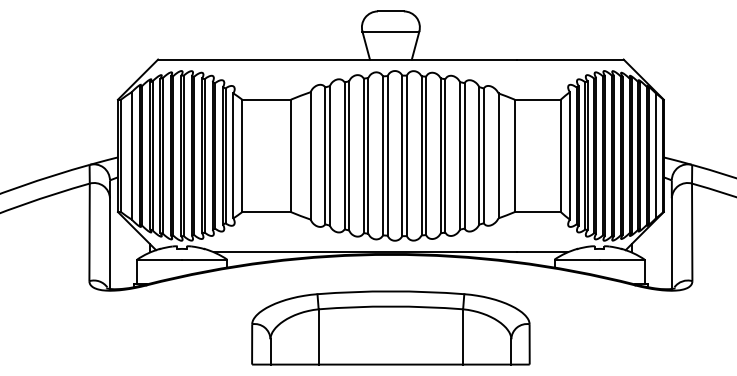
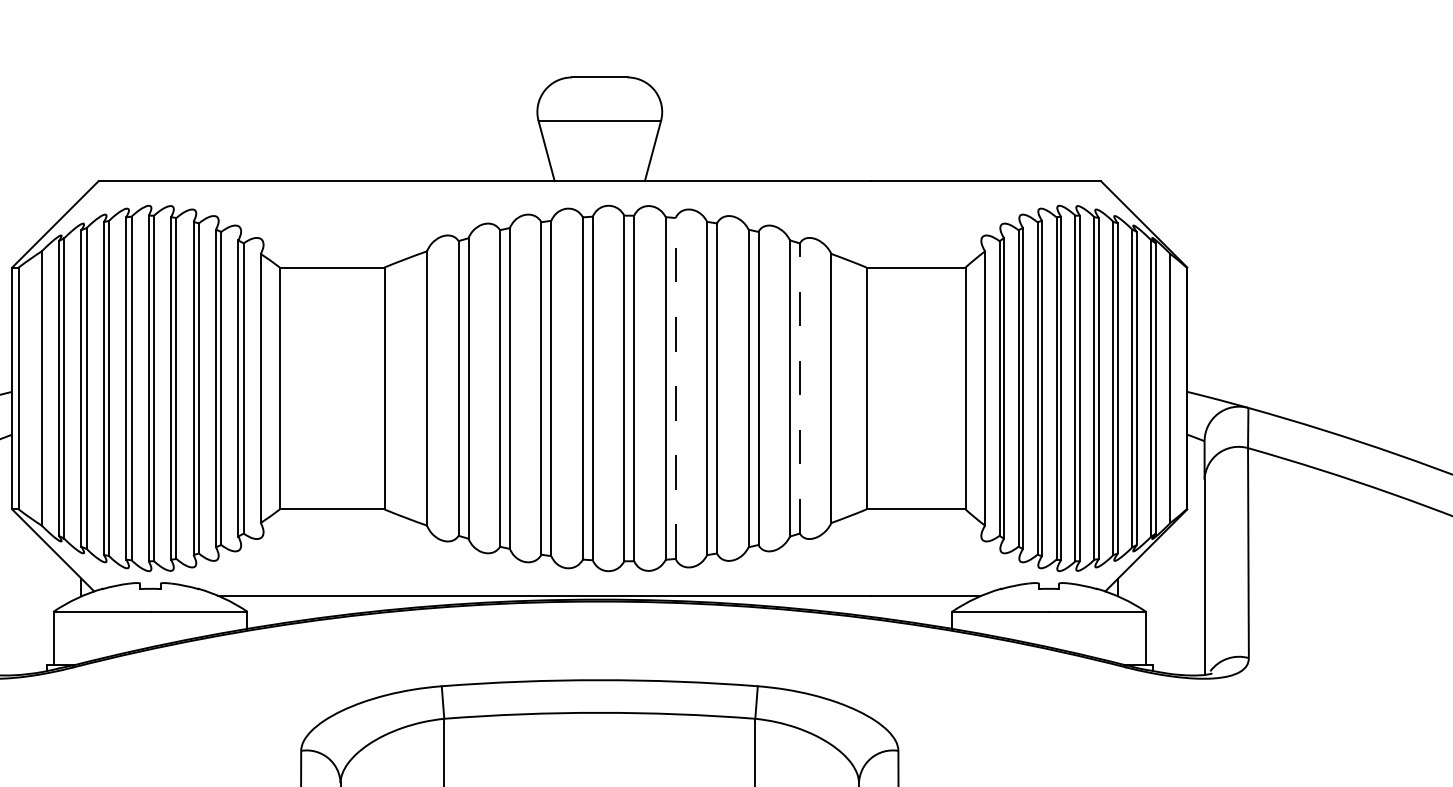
line: (426, 155) -> (676, 387), solid -> dashed
line: (483, 155) -> (799, 387), solid -> dashed

